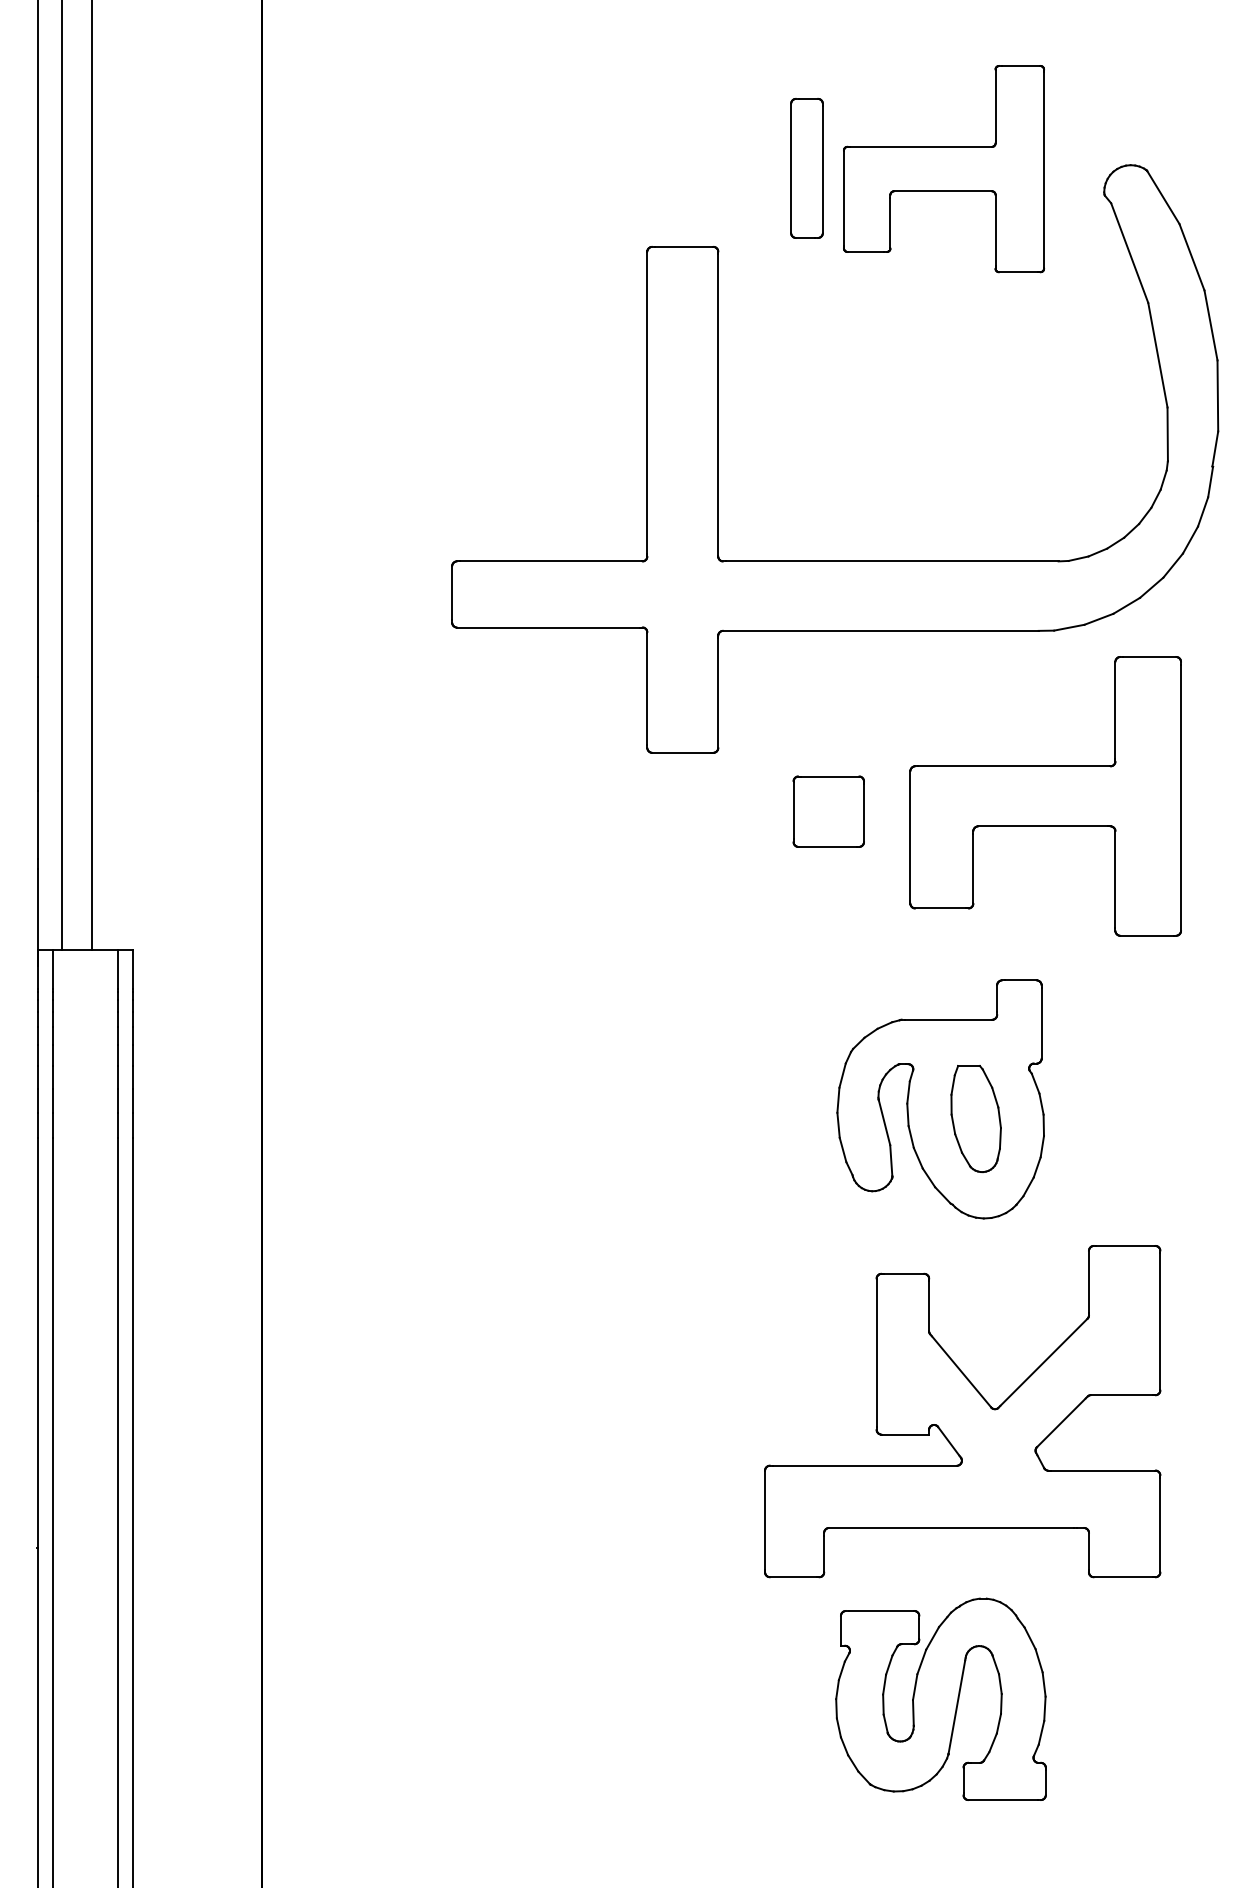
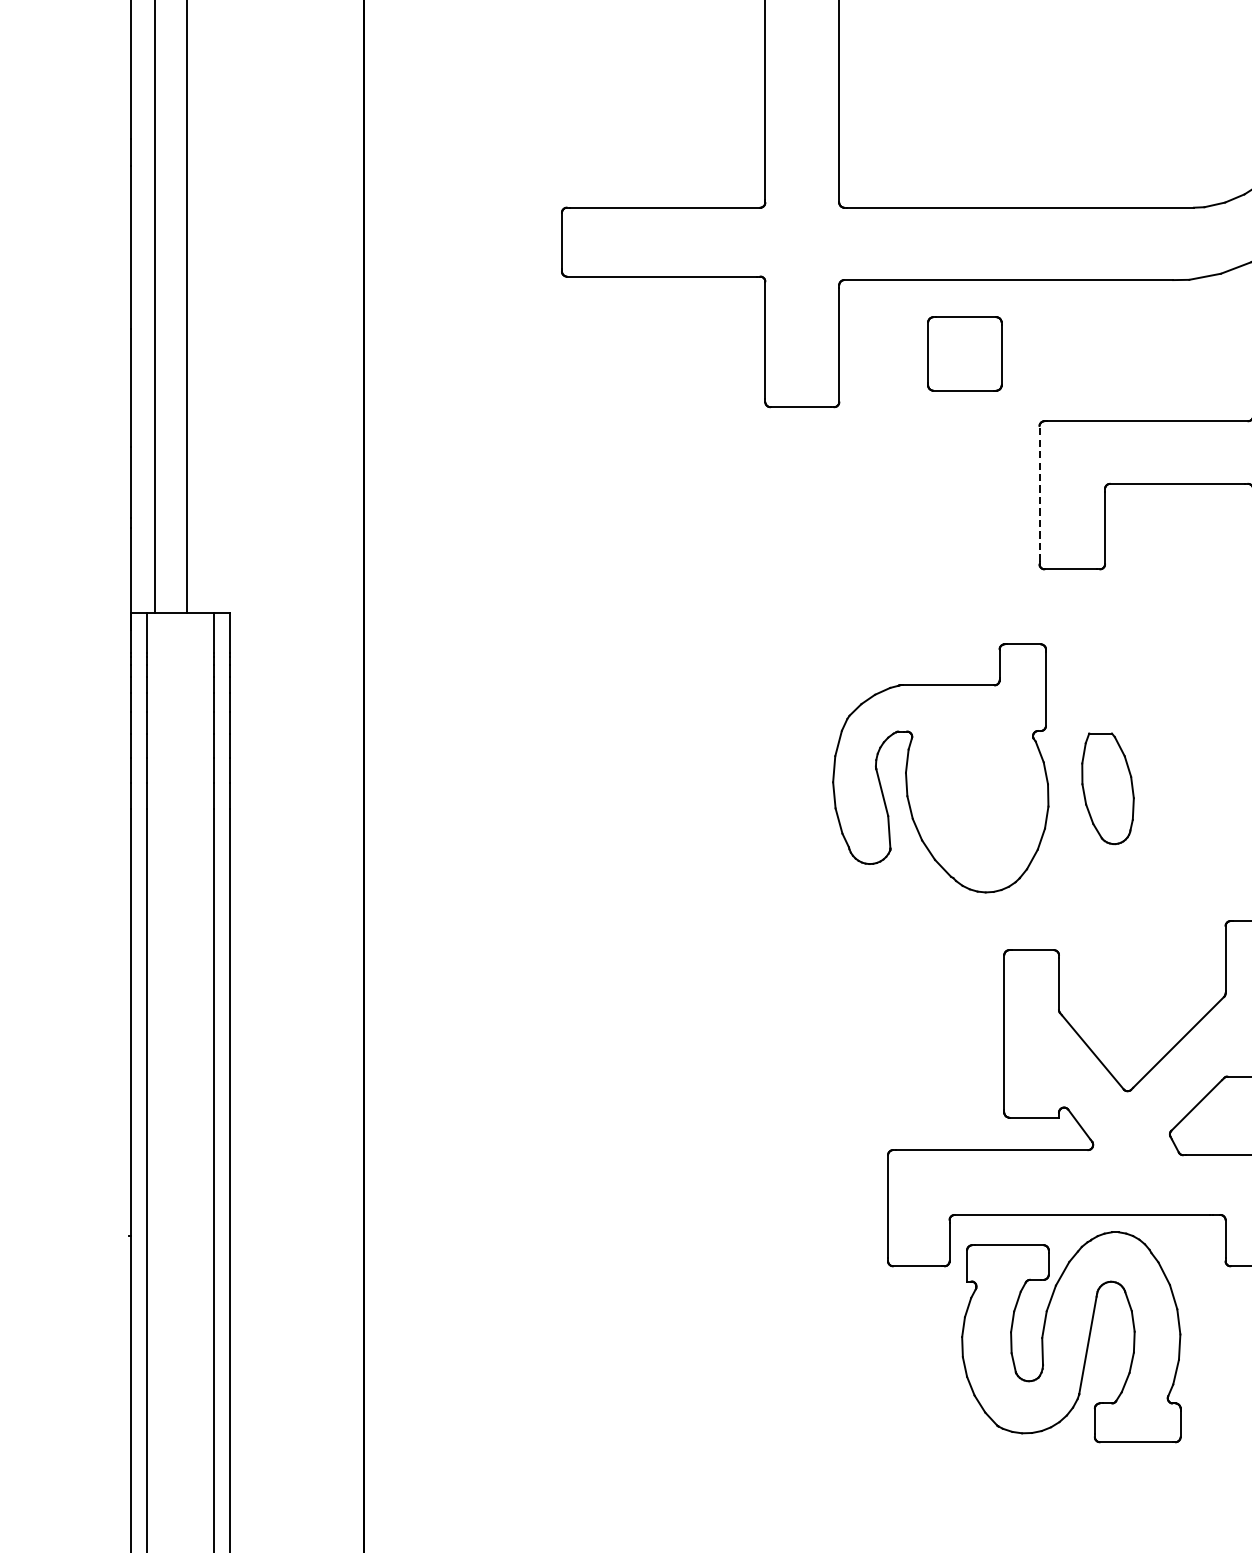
part: (828, 811) -> (964, 353), moved
line: (910, 836) -> (1039, 494), solid -> dashed
part: (940, 1099) -> (940, 768), moved
part: (940, 1698) -> (1070, 1336), moved

